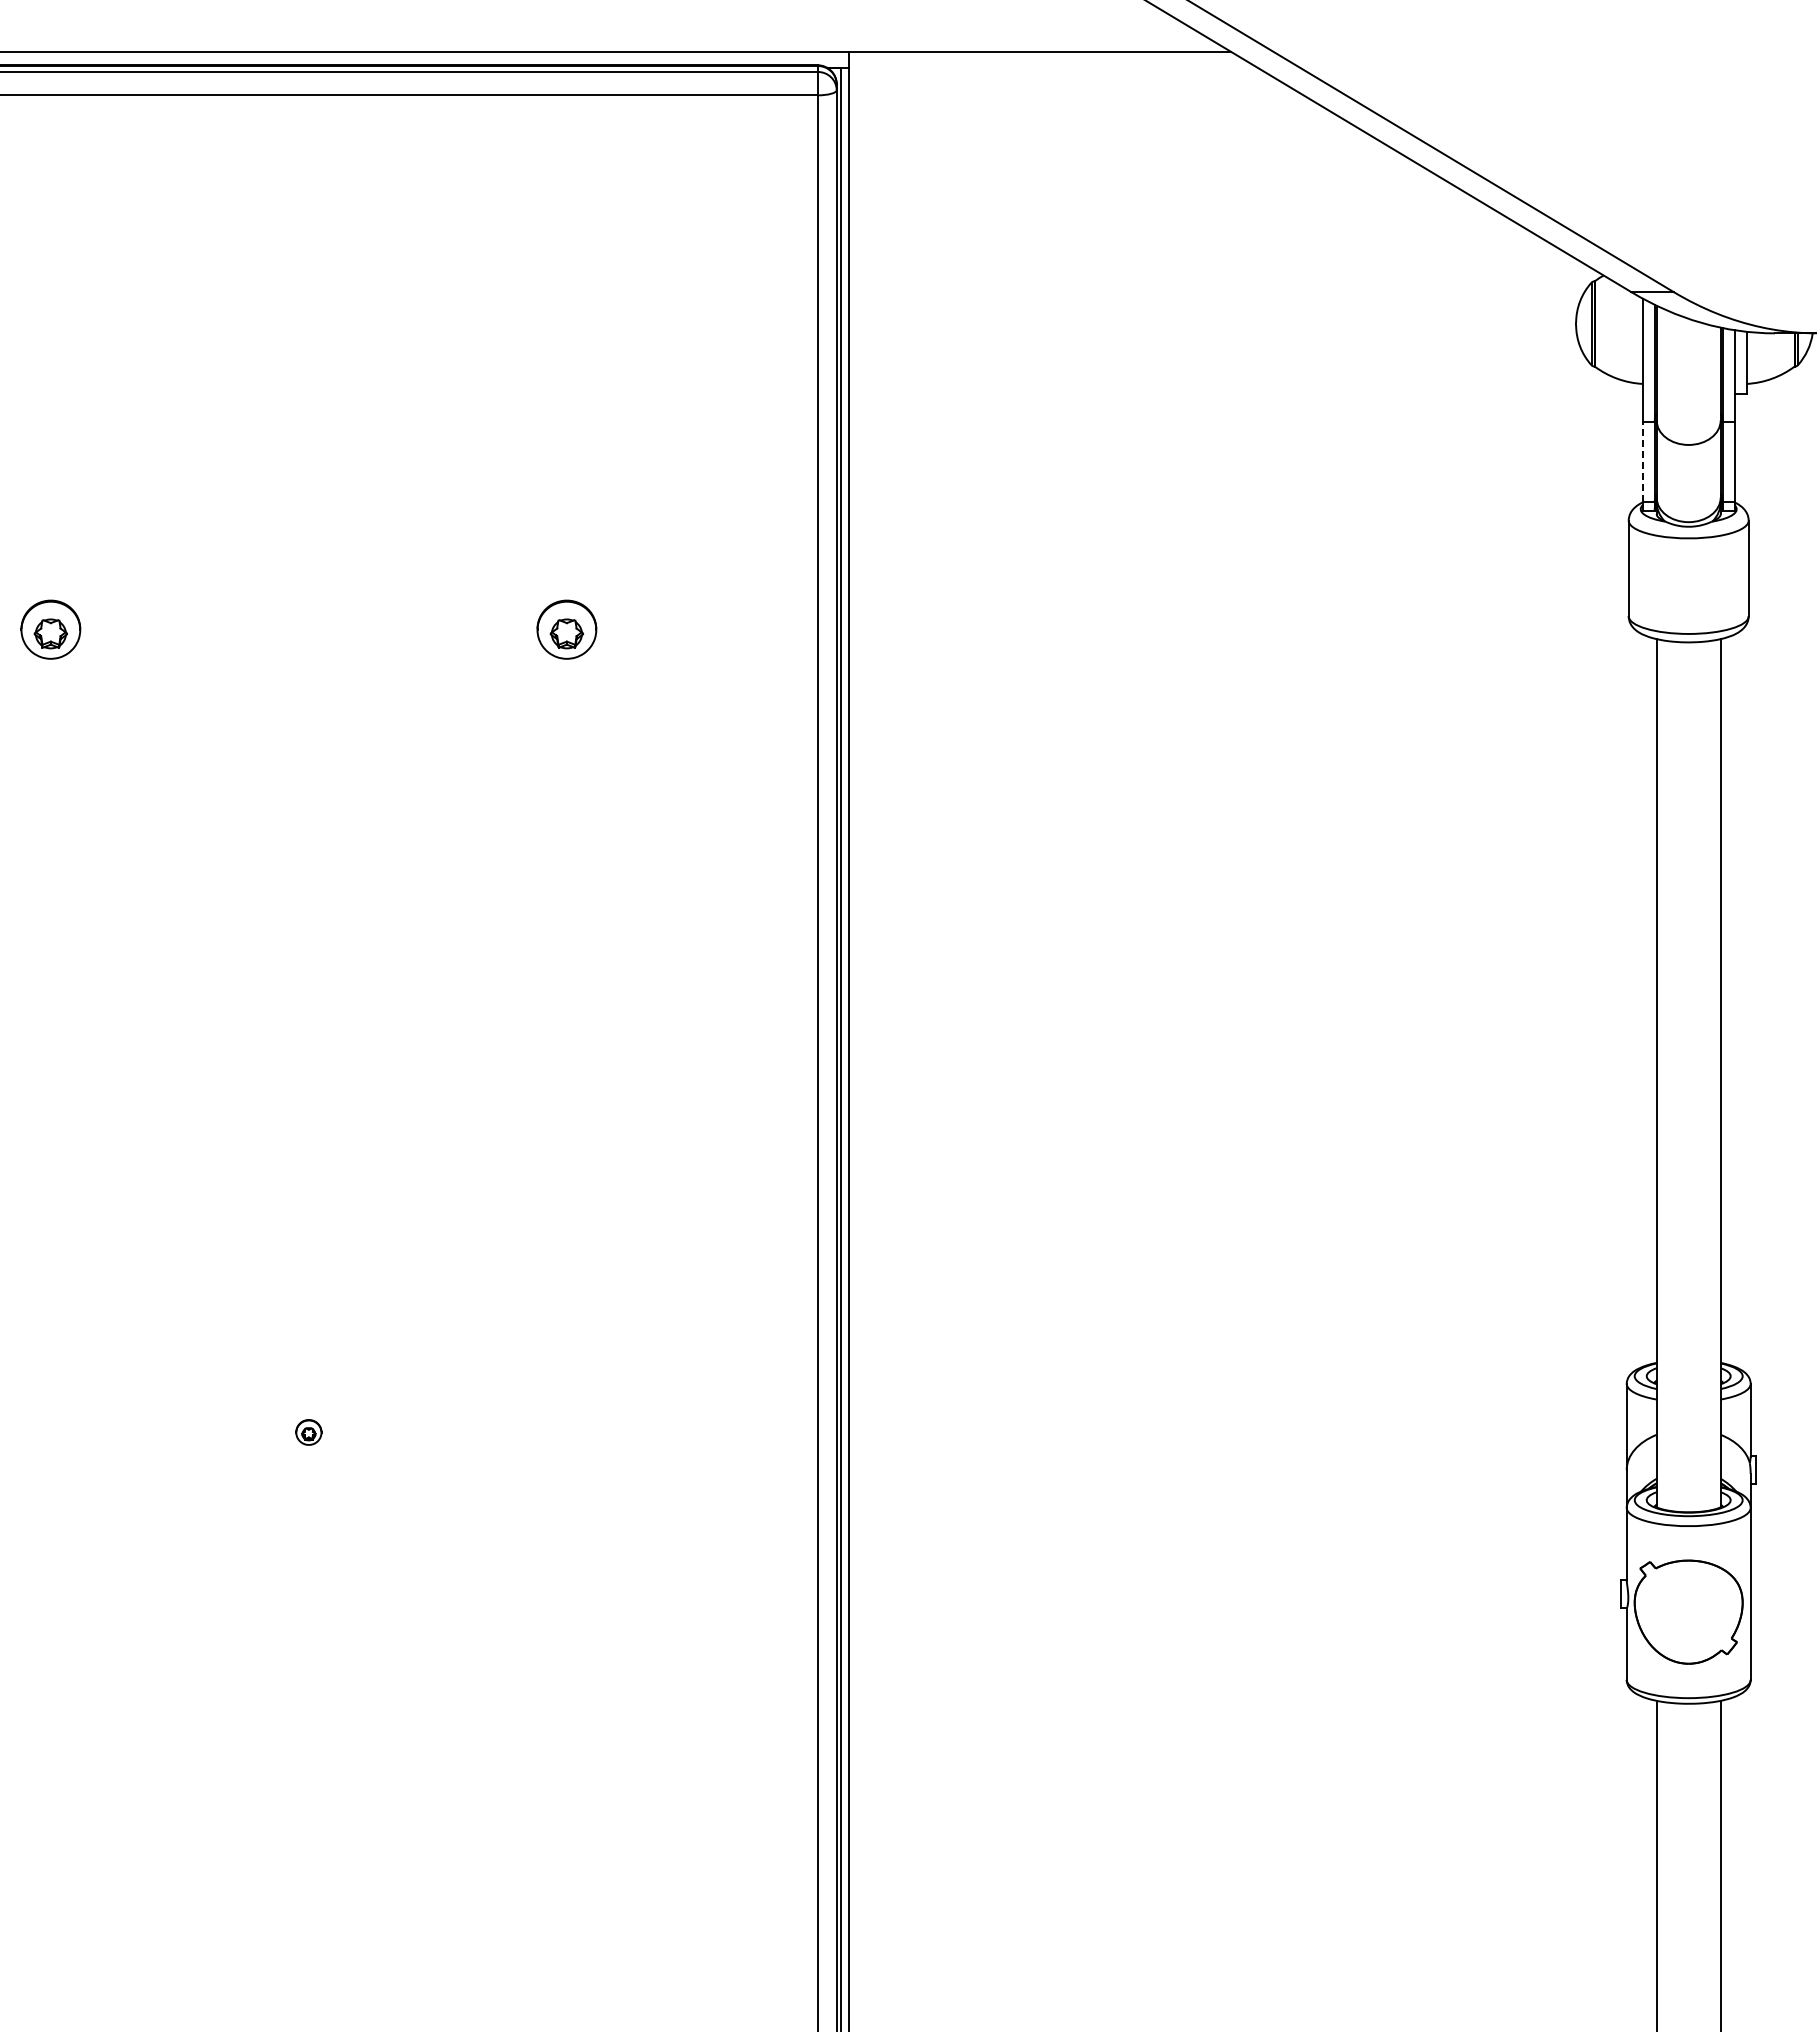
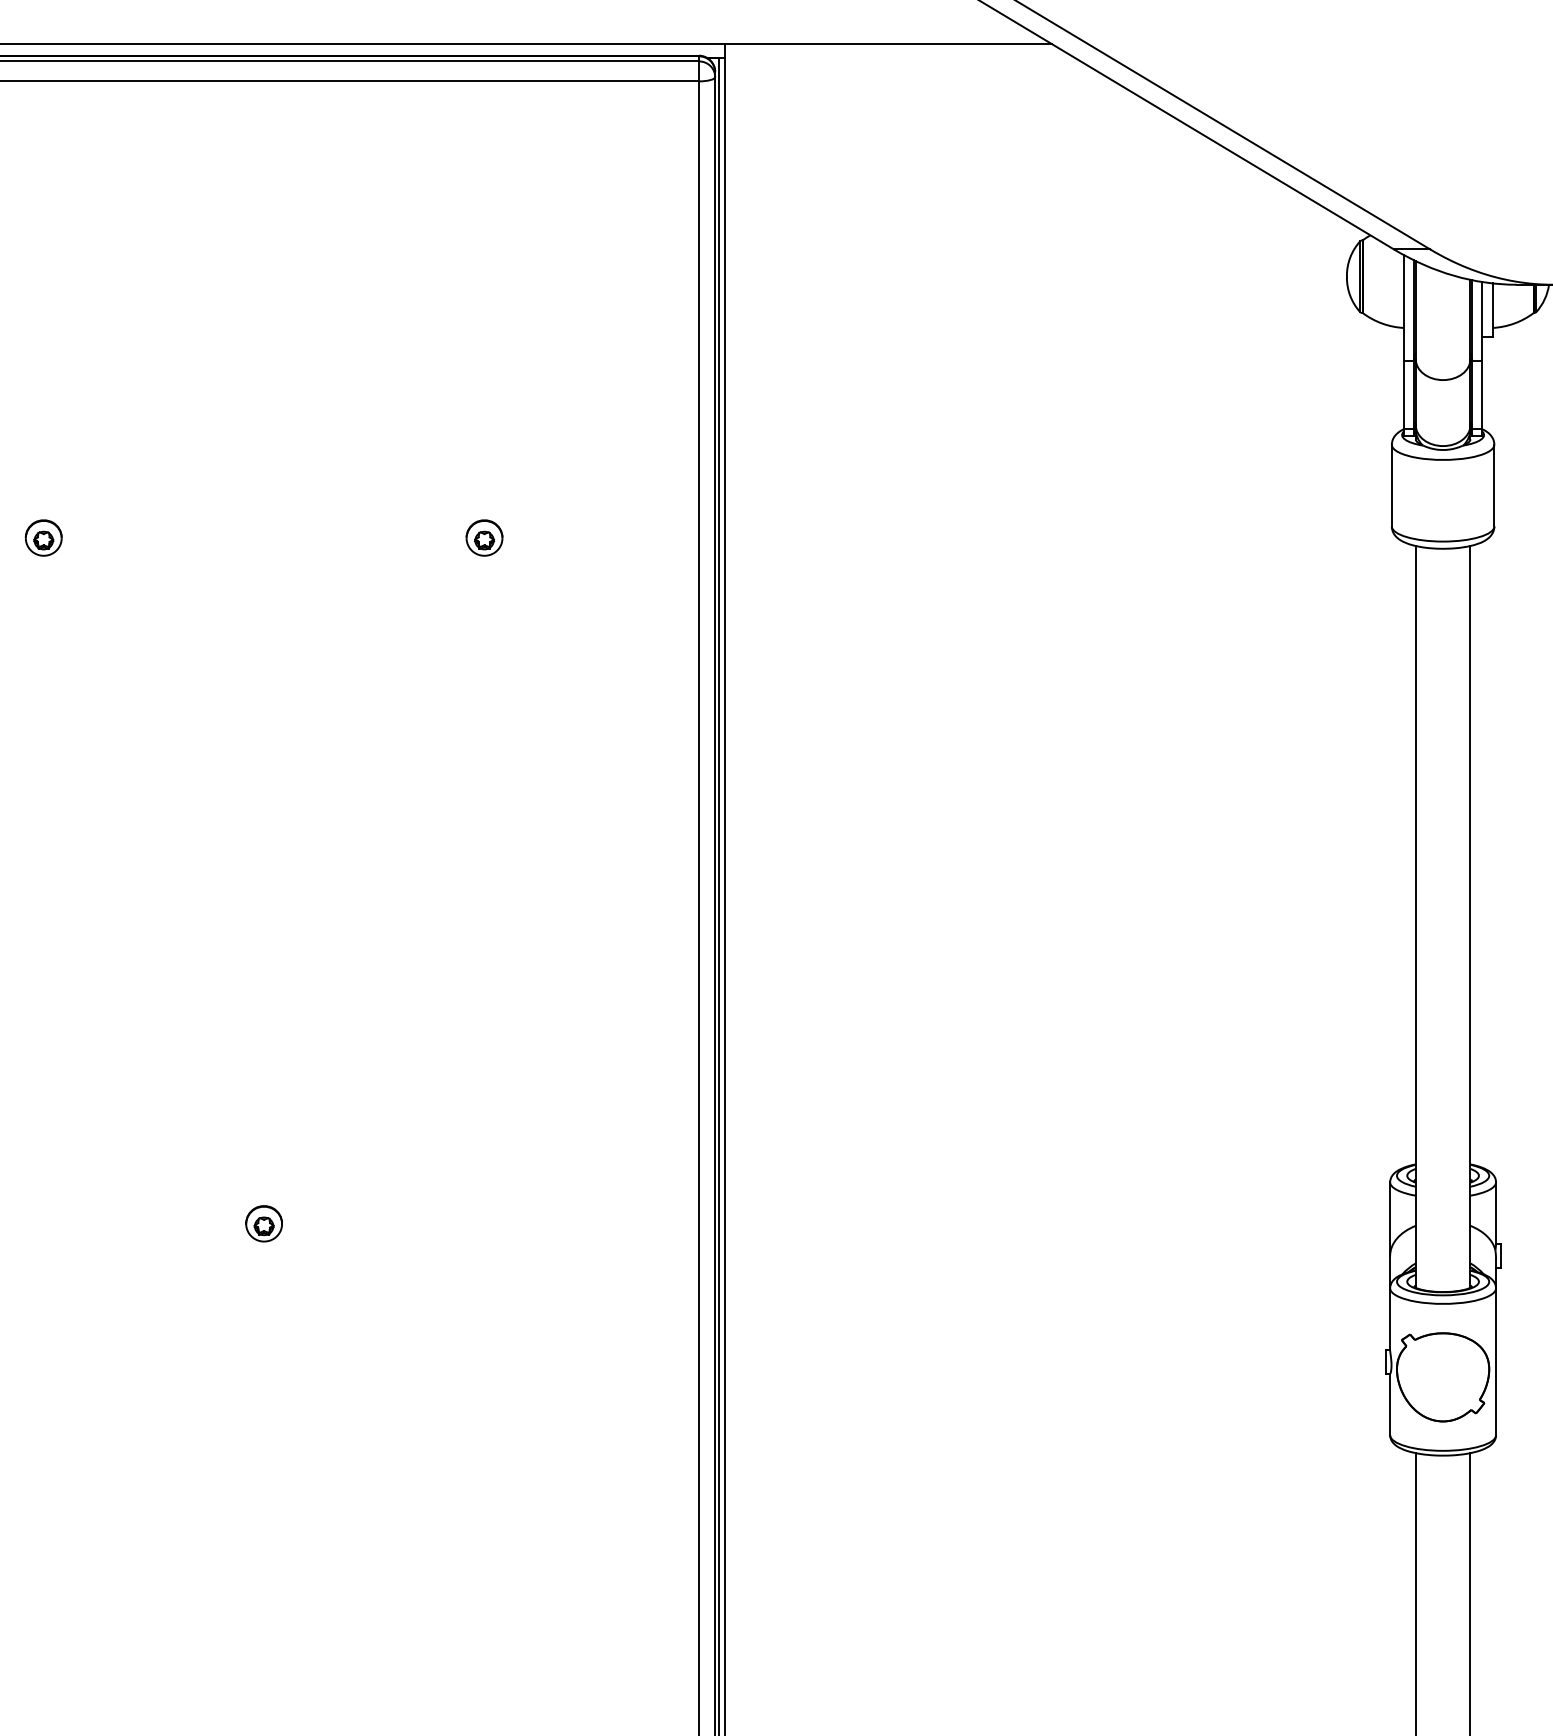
line: (1642, 461) -> (1403, 394), dashed -> solid
part: (50, 629) -> (43, 537), size x0.71
part: (566, 629) -> (484, 537), size x0.71
part: (308, 1432) -> (263, 1223), size x1.67

